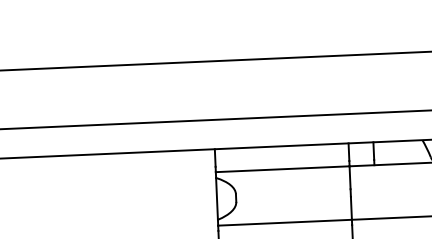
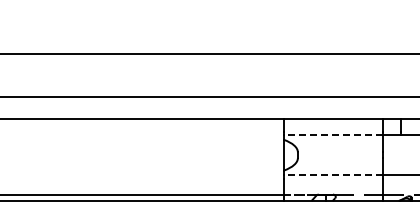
line: (281, 169) -> (332, 135), solid -> dashed
line: (284, 222) -> (332, 174), solid -> dashed

